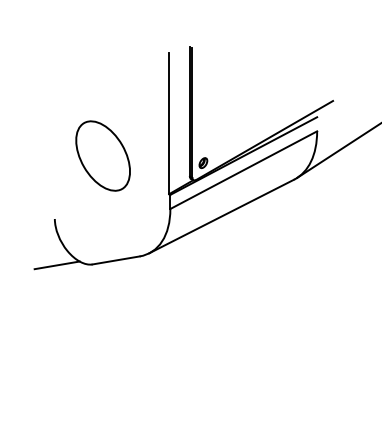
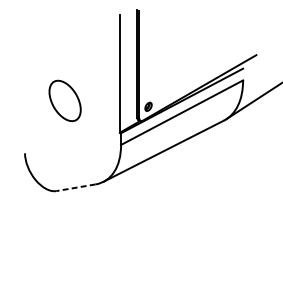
part: (102, 155) -> (64, 100), size x0.7
line: (116, 260) -> (76, 187), solid -> dashed
line: (56, 265) -> (26, 191), removed

